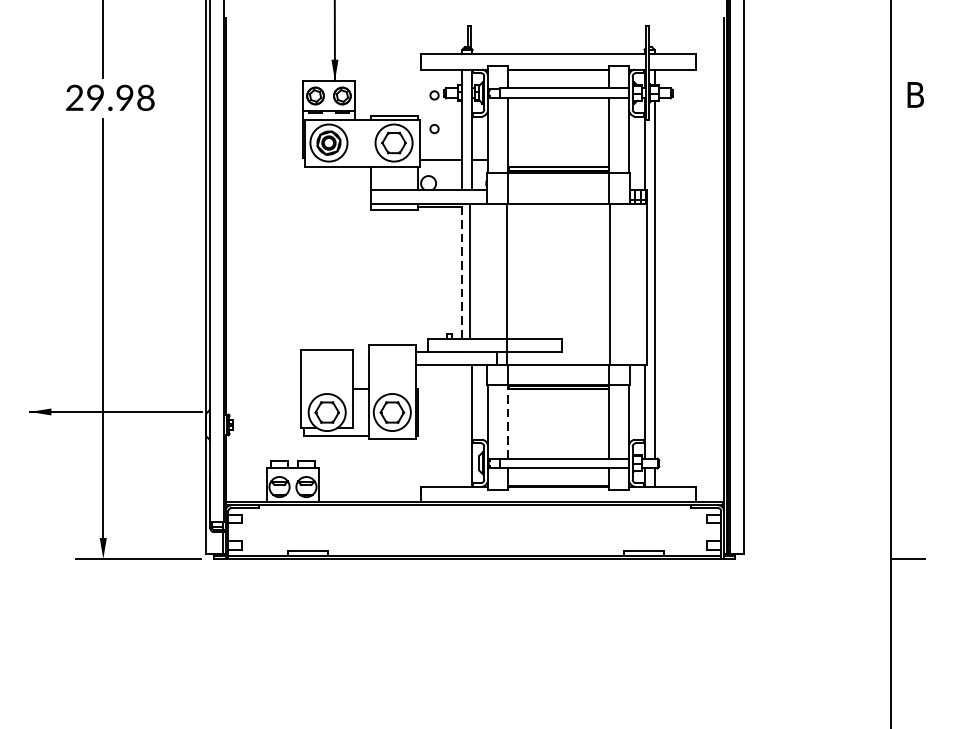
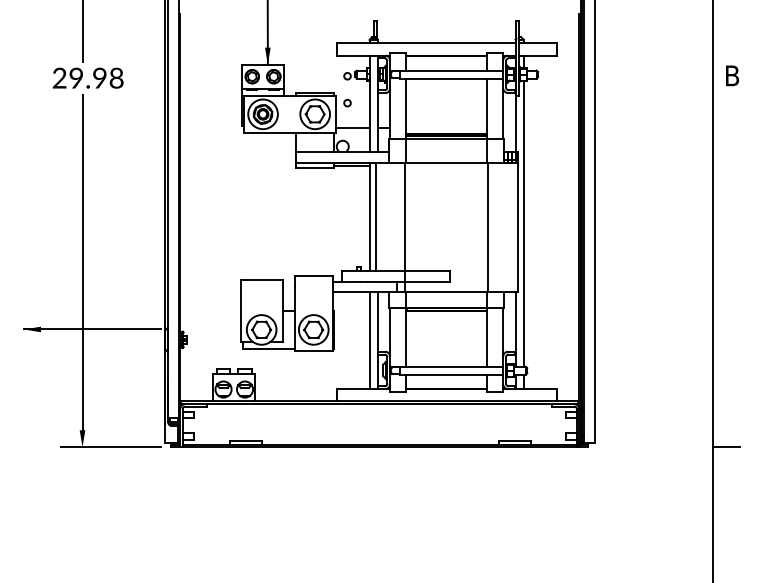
line: (462, 270) -> (369, 216), dashed -> solid
line: (508, 424) -> (406, 339), dashed -> solid
line: (462, 425) -> (369, 340), added

